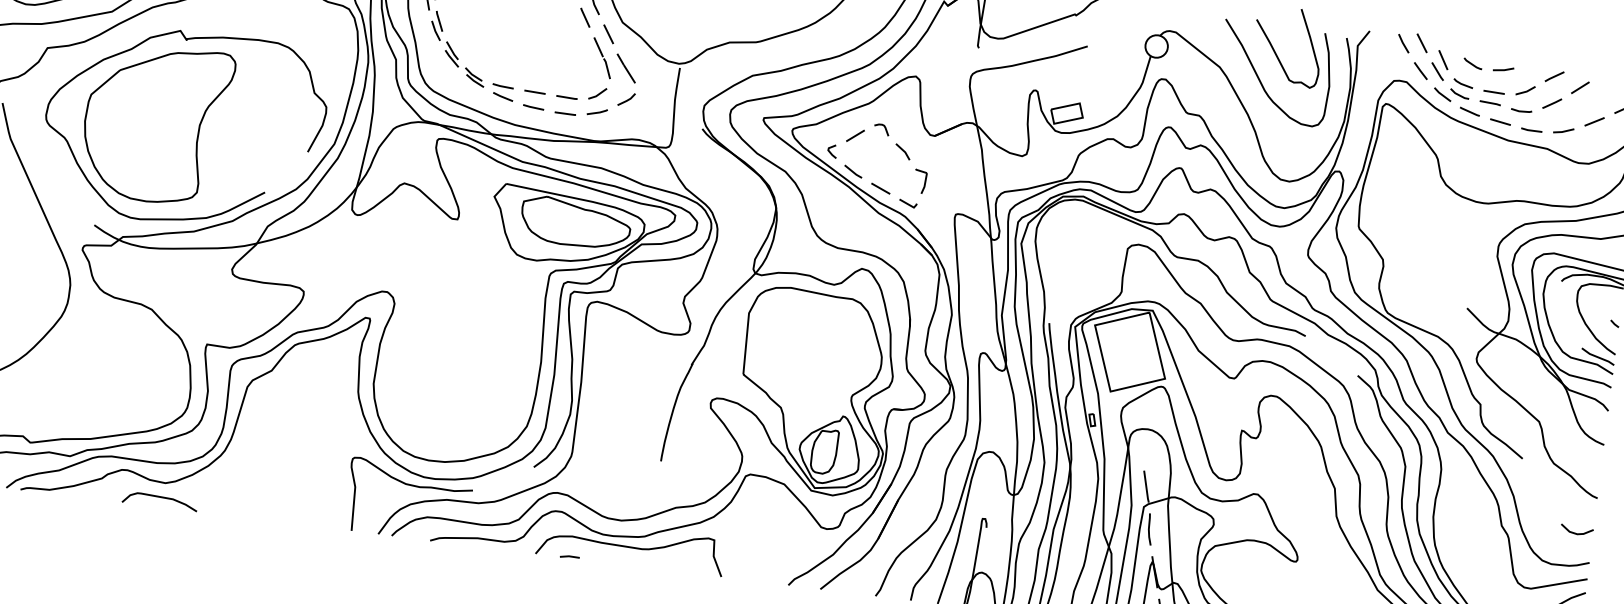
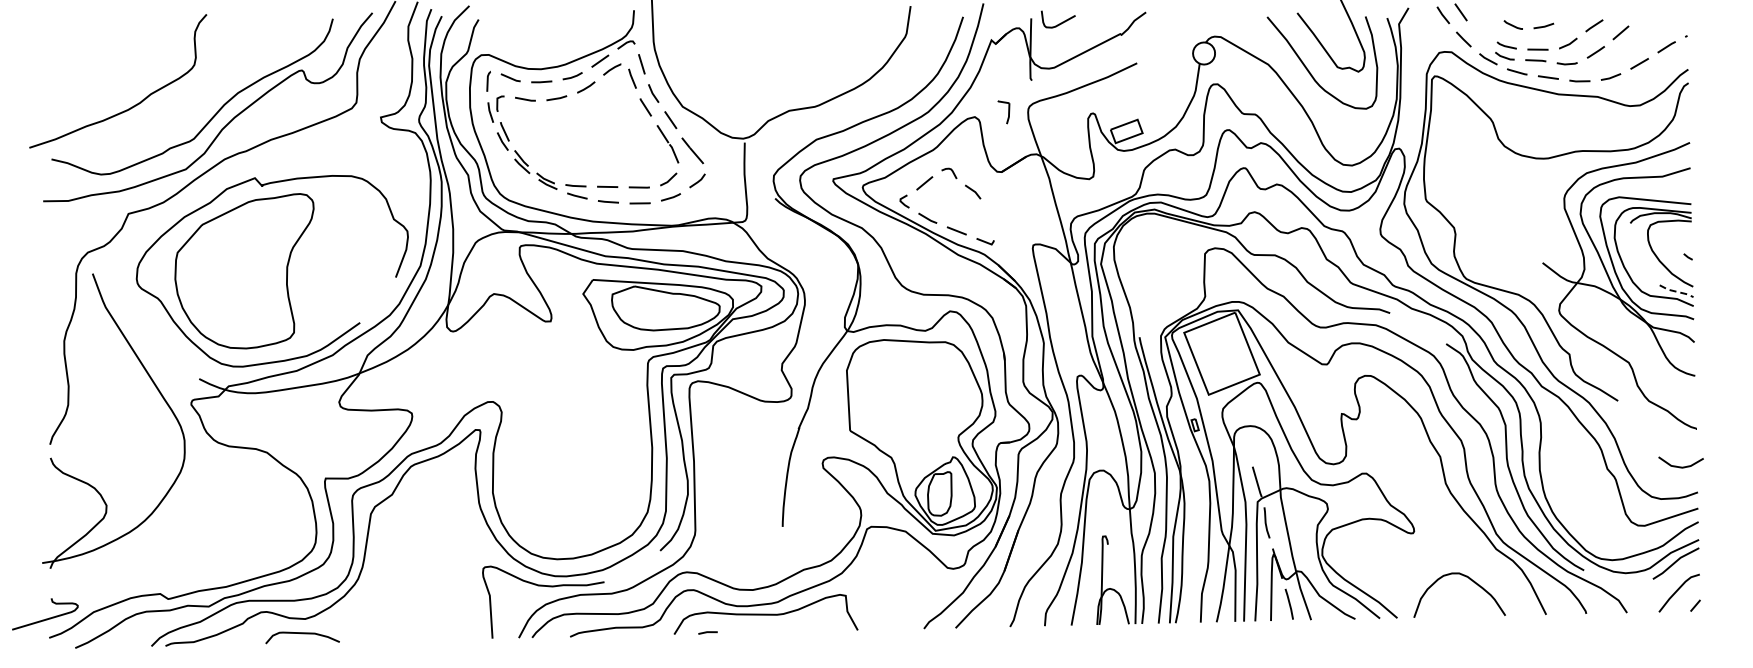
part: (1440, 64) -> (1481, 30), removed
part: (919, 181) -> (1003, 112), moved
line: (1597, 357) -> (1676, 291), solid -> dashed
part: (1576, 530) -> (1680, 462), size x1.4

